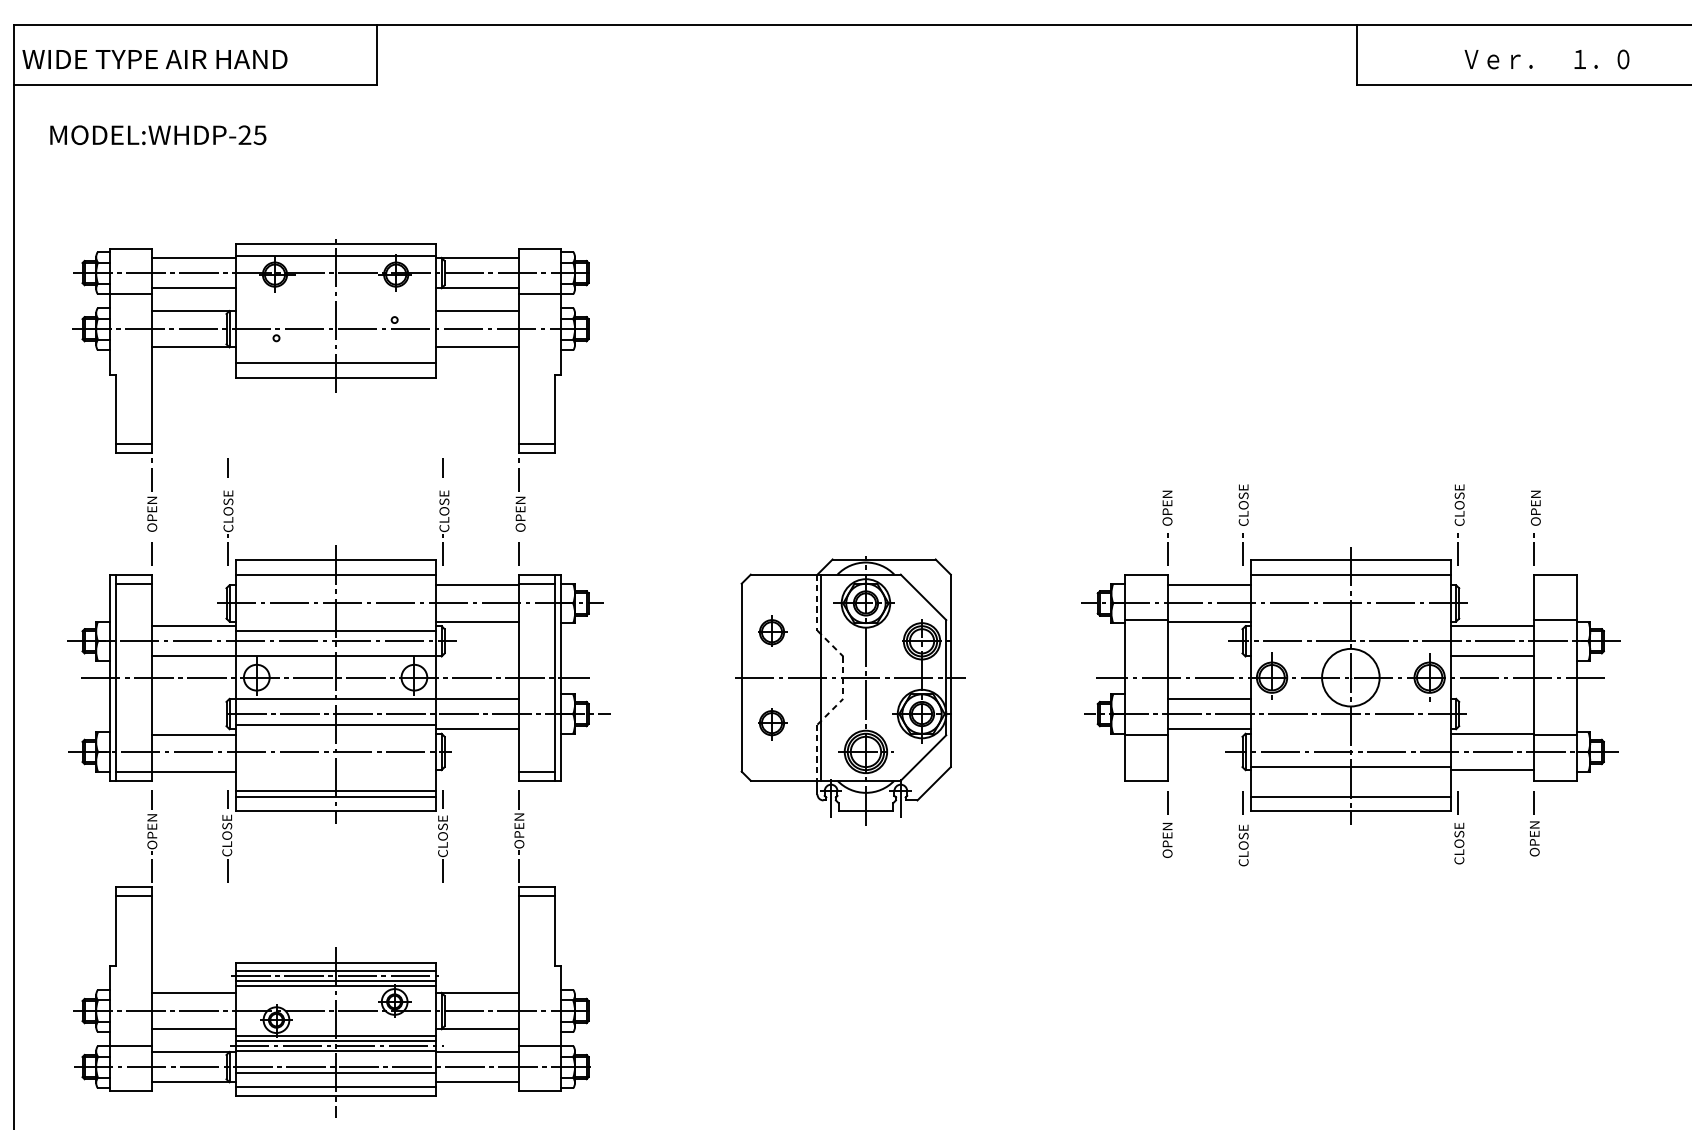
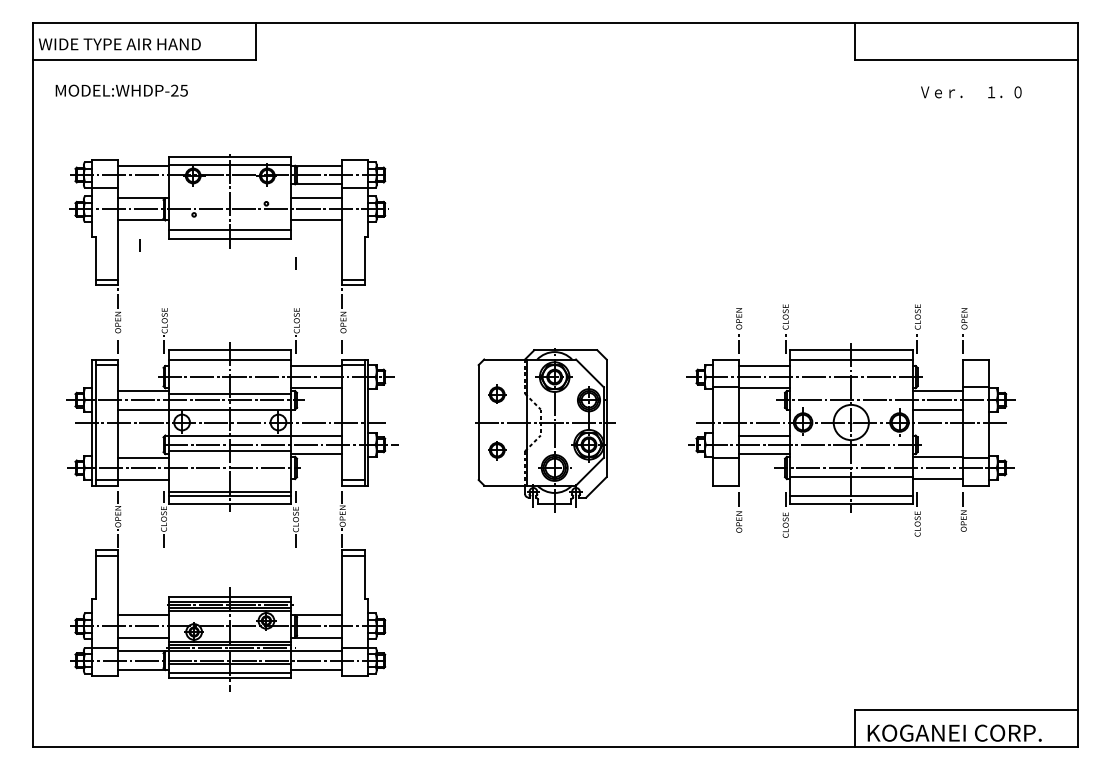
text: (1547, 59) -> (971, 92), moved
line: (193, 288) -> (143, 184), removed
line: (226, 468) -> (139, 245), moved
line: (442, 468) -> (295, 263), moved

